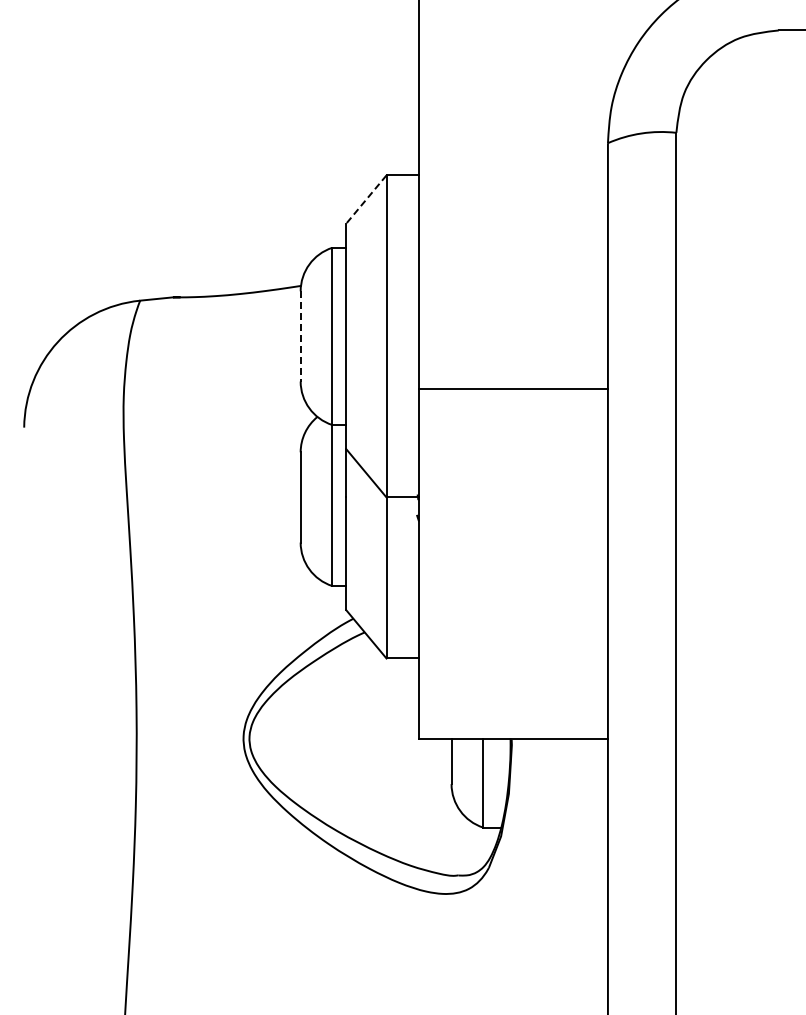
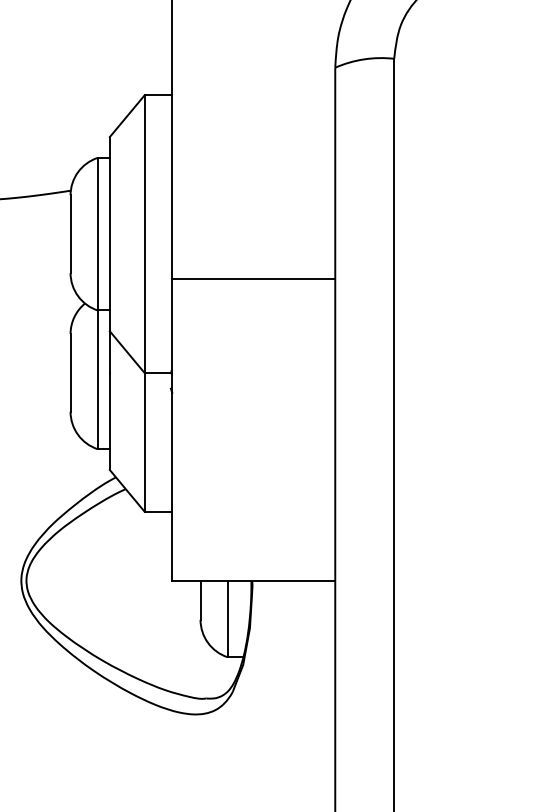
line: (366, 199) -> (127, 116), dashed -> solid
line: (300, 336) -> (70, 234), dashed -> solid

